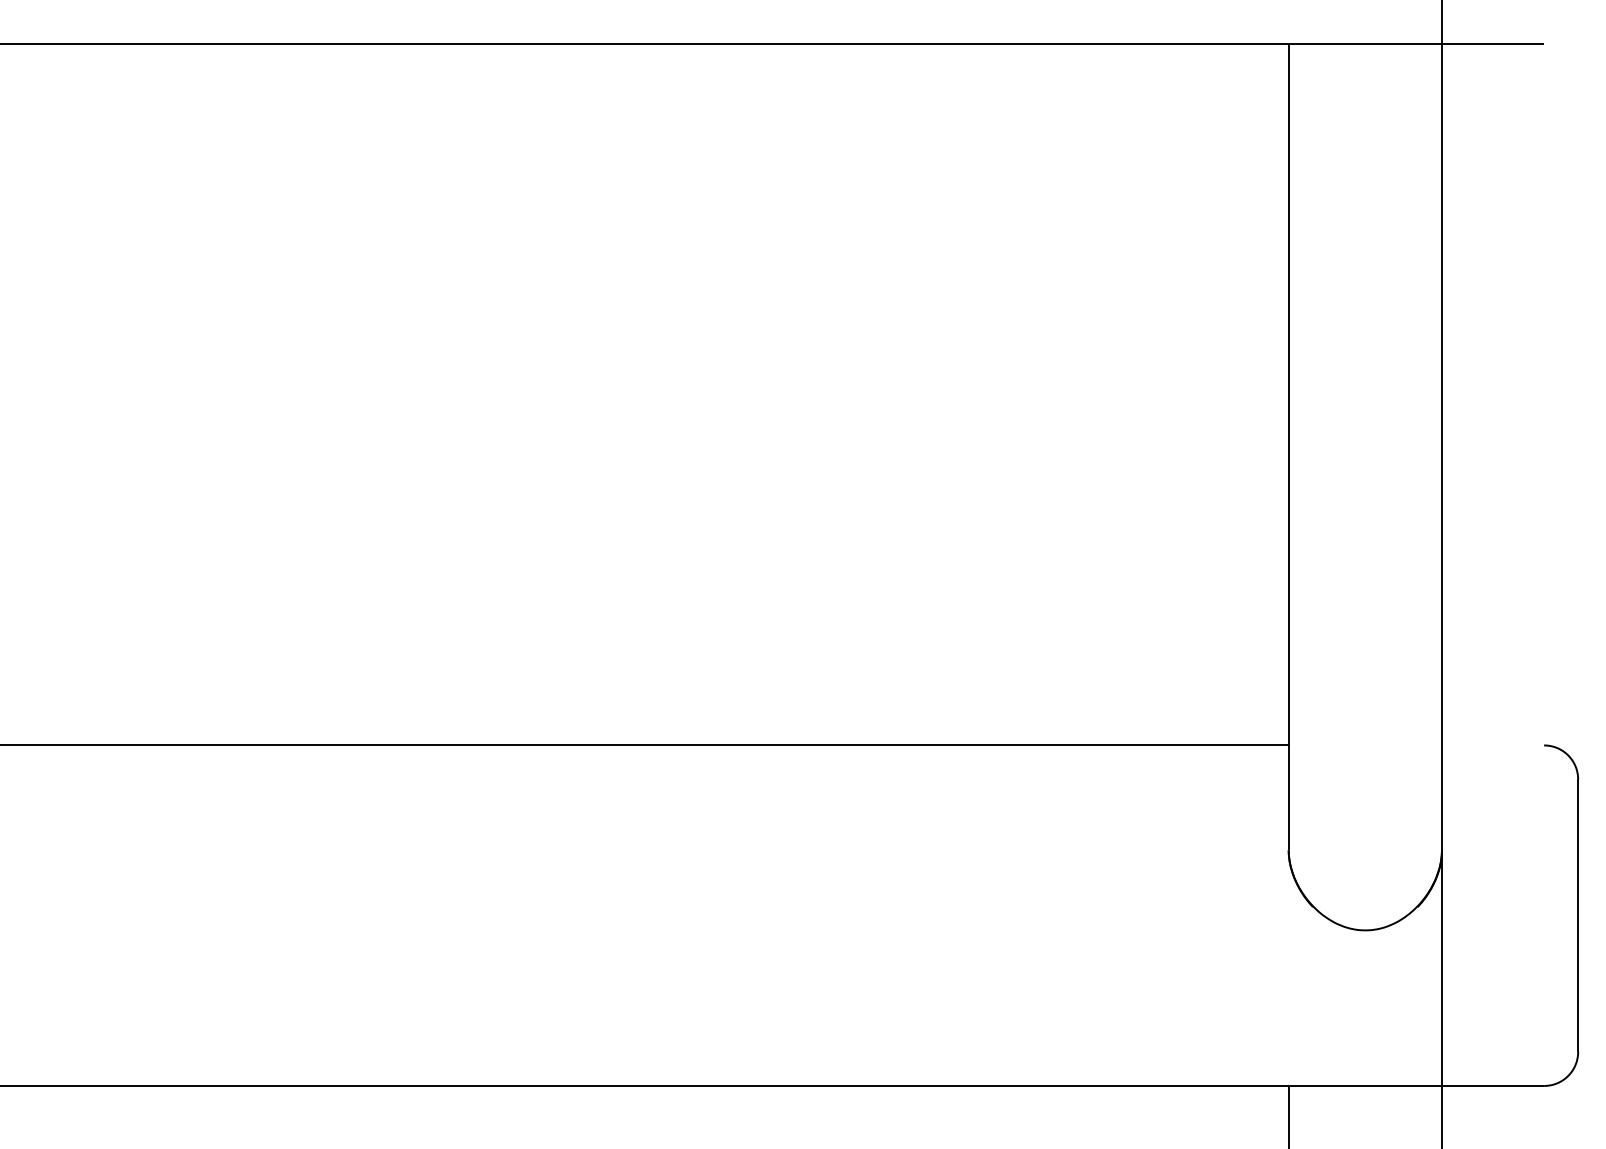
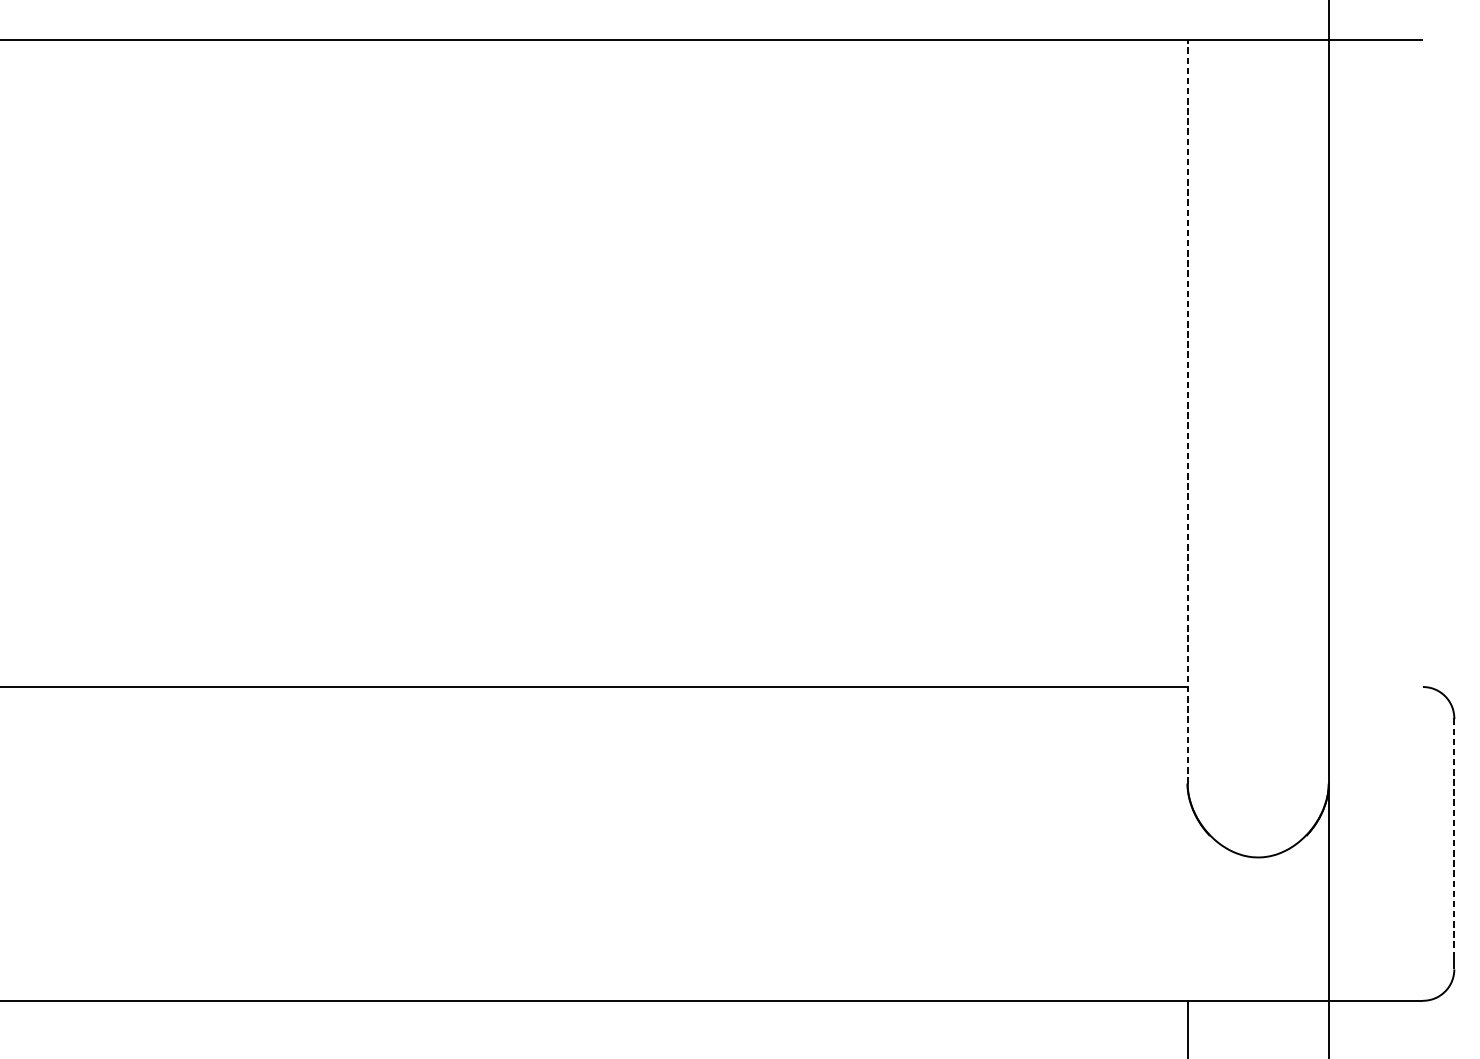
line: (1288, 446) -> (1187, 411), solid -> dashed
line: (1578, 909) -> (1454, 838), solid -> dashed

